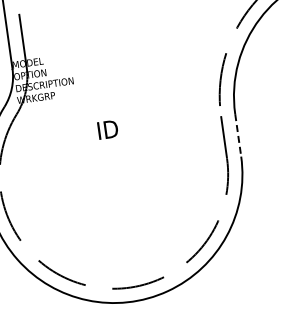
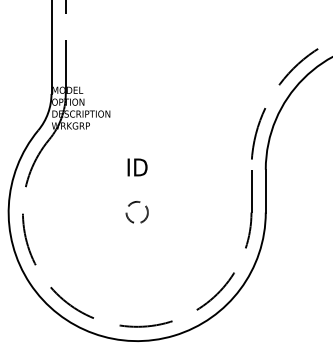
line: (237, 135) -> (265, 191), dashed -> solid
circle: (113, 174) -> (136, 212), added

